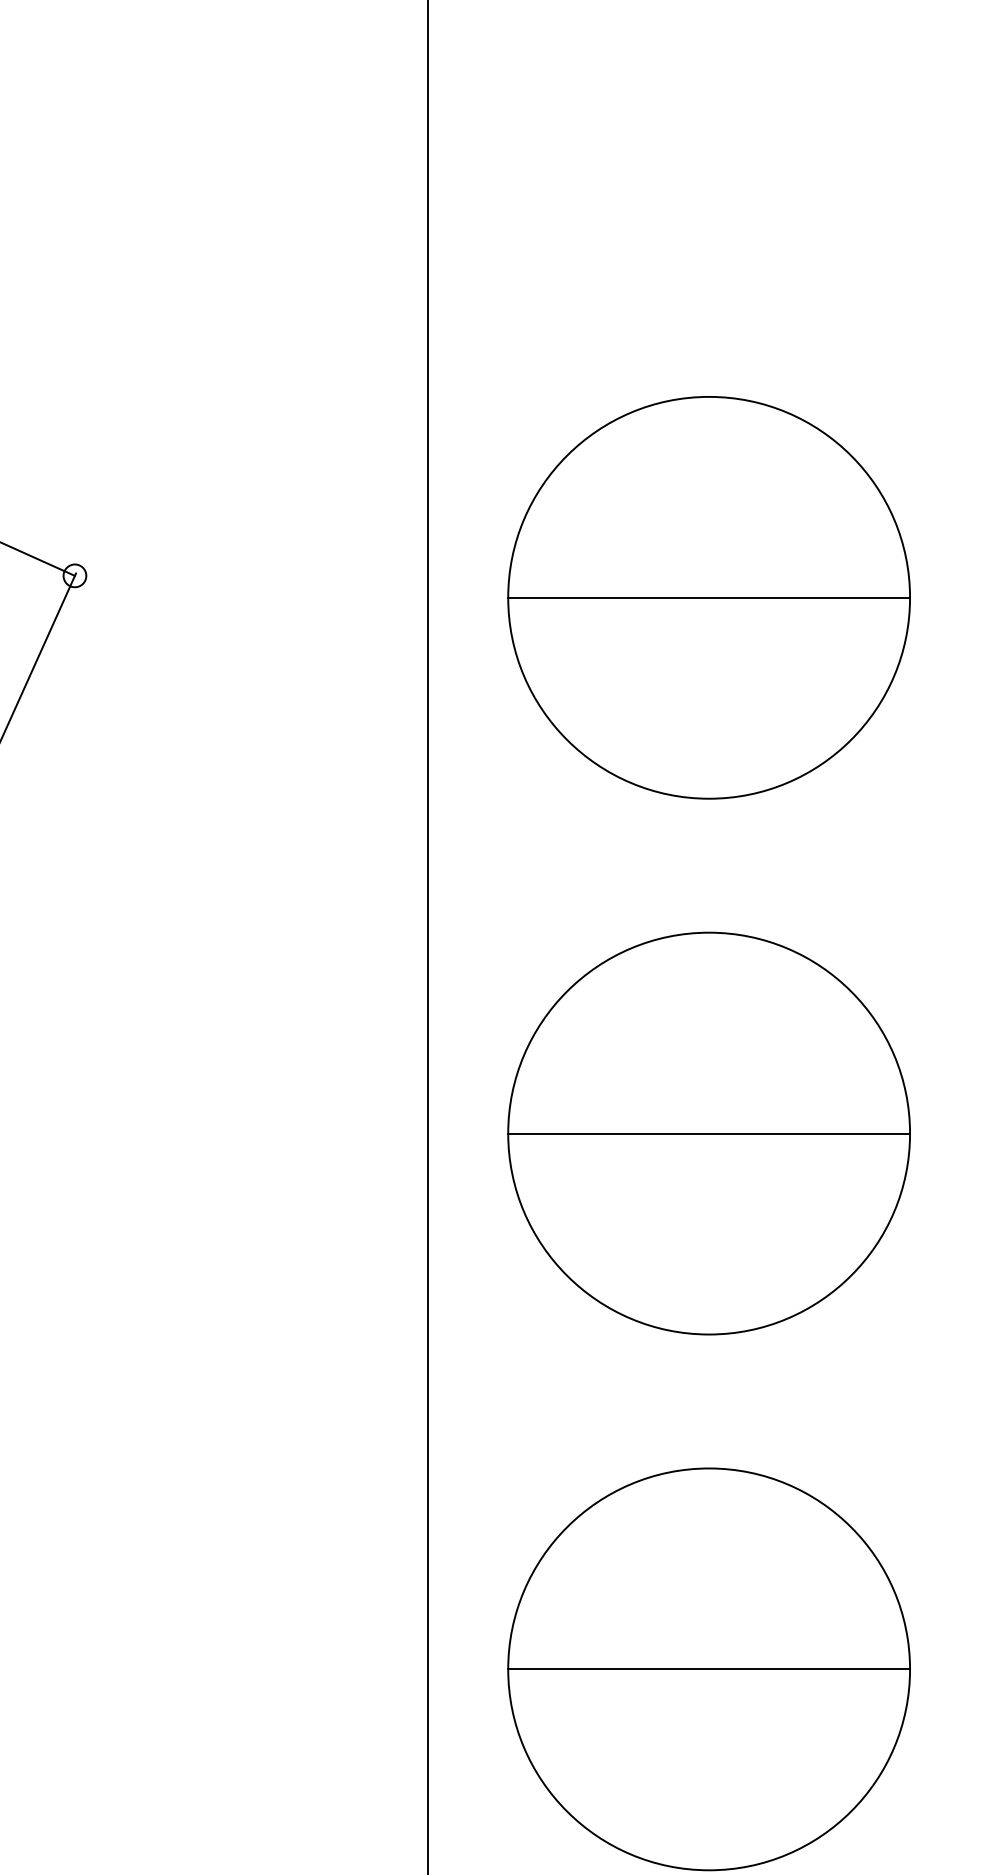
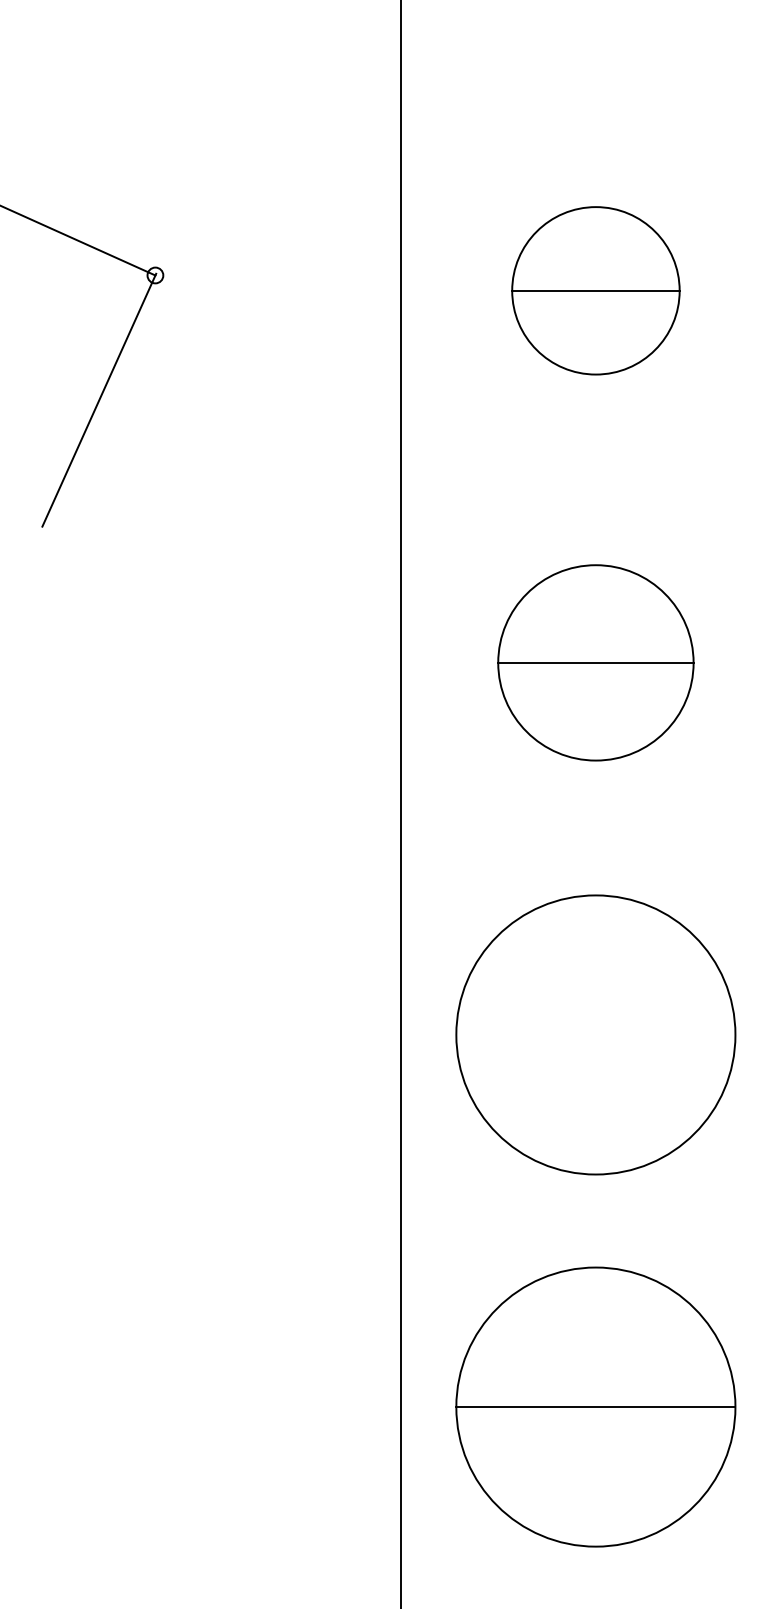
part: (708, 597) -> (595, 290), size x0.6
part: (708, 1133) -> (595, 662), size x0.7
line: (708, 1668) -> (595, 1034), removed

